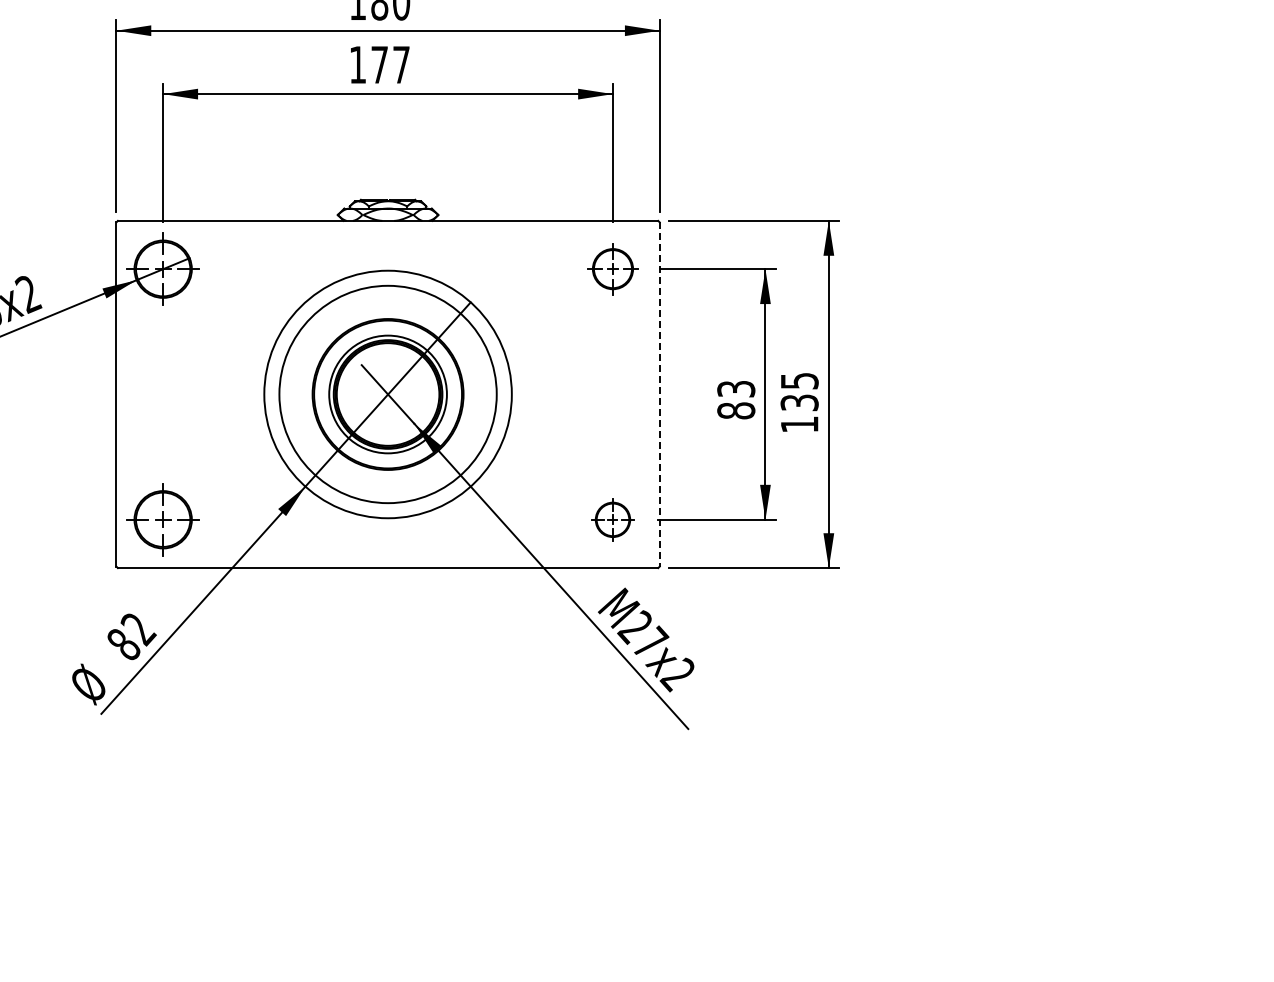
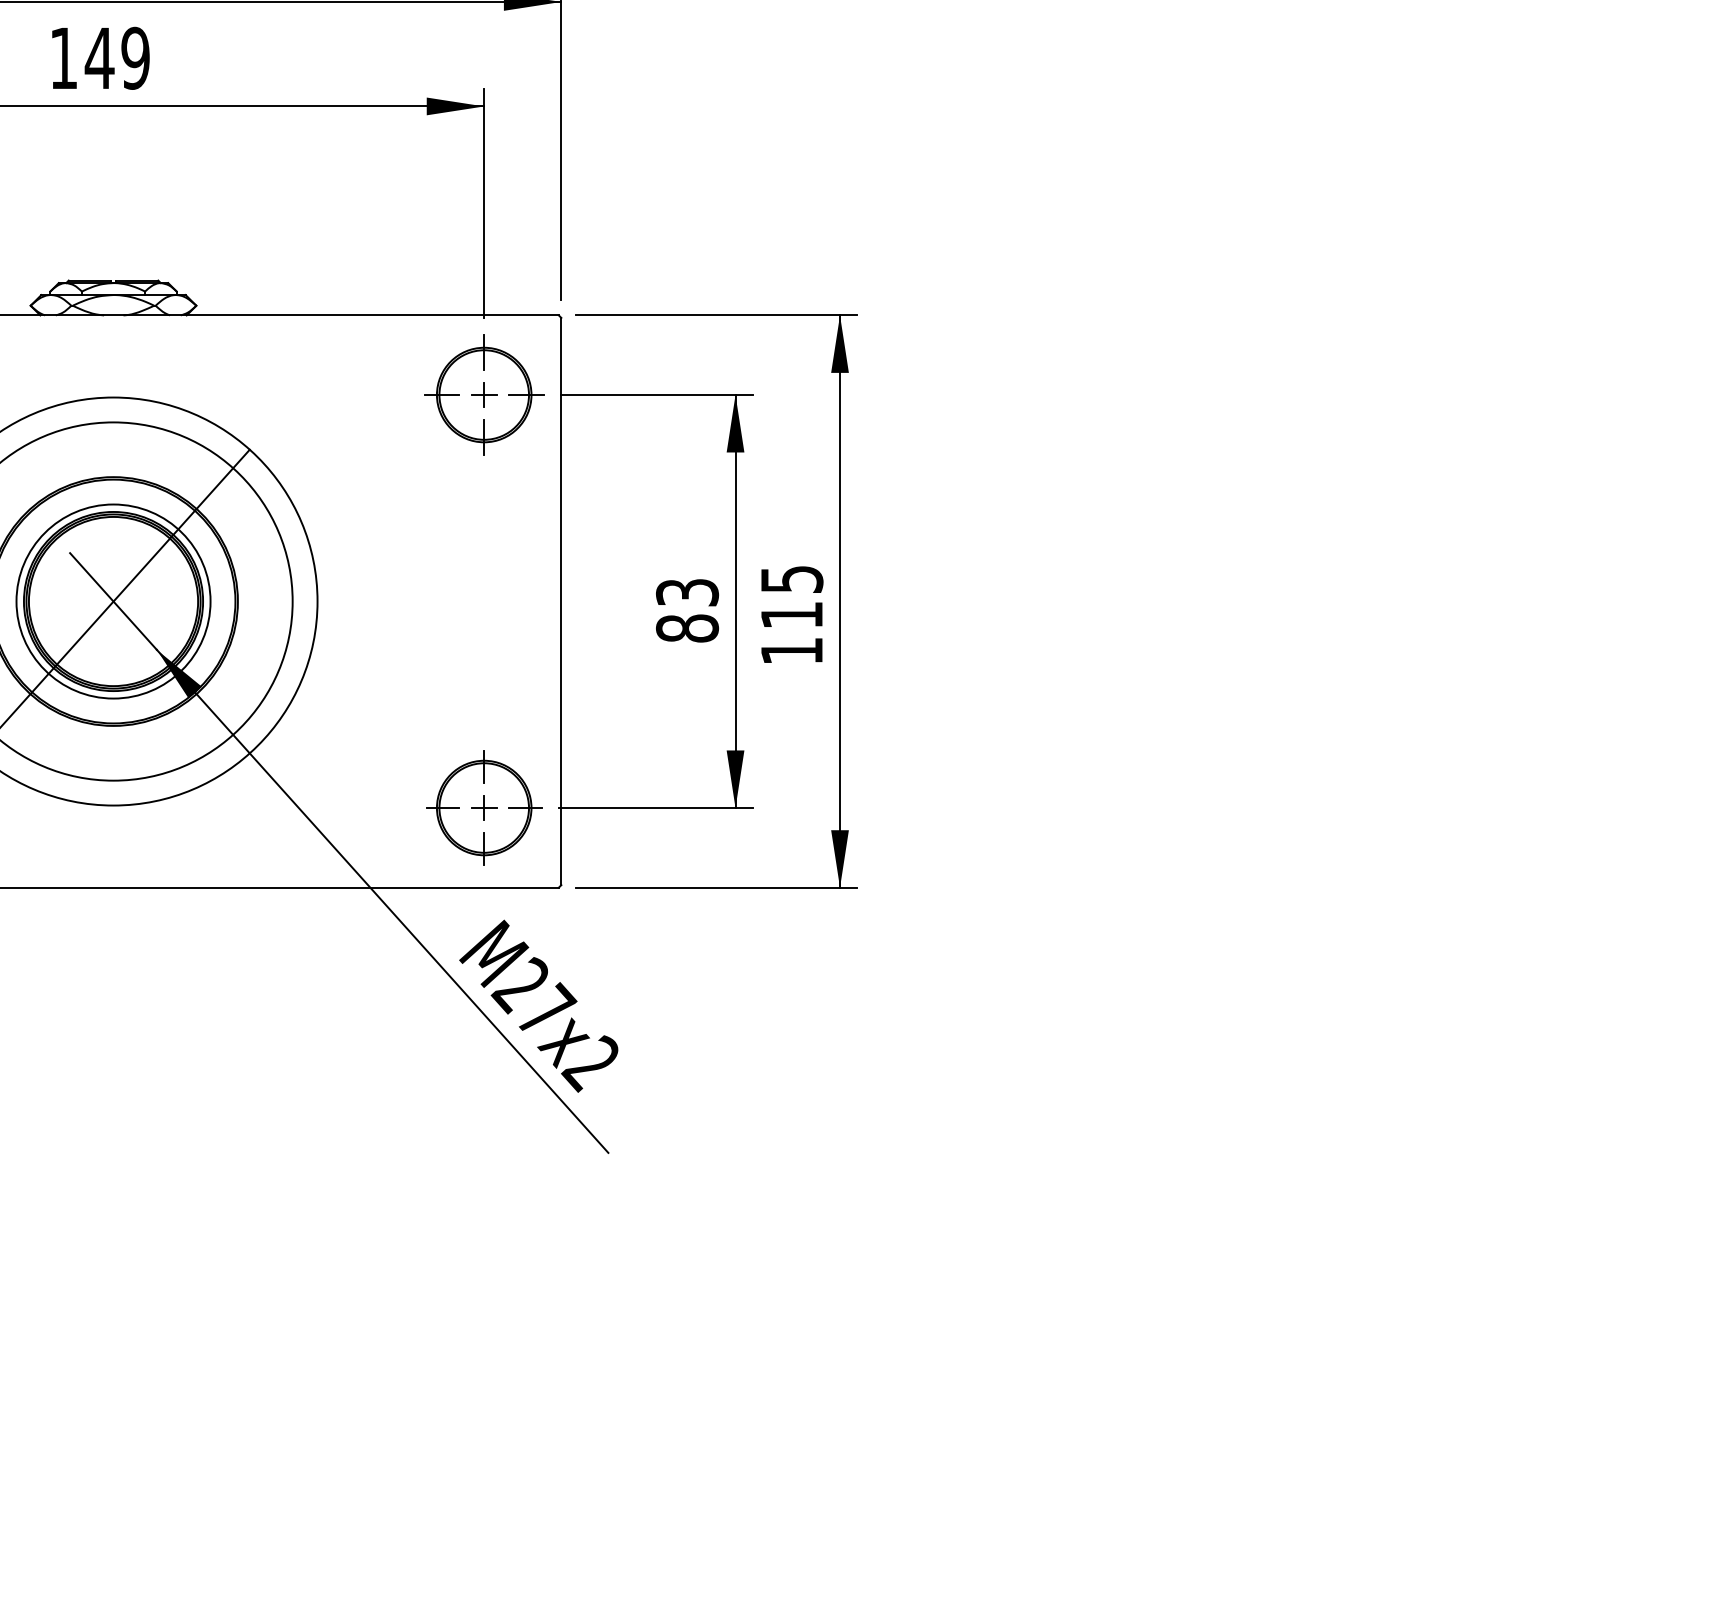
text: (389, 64) -> (115, 57), 177 -> 149
part: (612, 268) -> (483, 393), size x1.43
line: (659, 394) -> (560, 601), dashed -> solid
text: (799, 402) -> (791, 614), 135 -> 115
part: (612, 519) -> (483, 807), size x1.67

